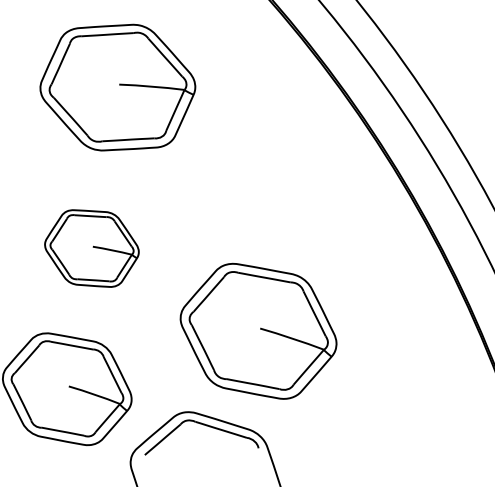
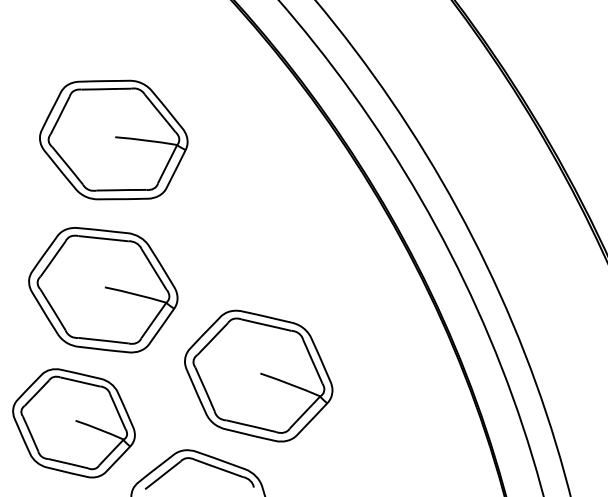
part: (117, 87) -> (113, 139), moved
part: (92, 248) -> (103, 290), size x1.67

